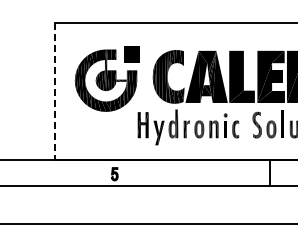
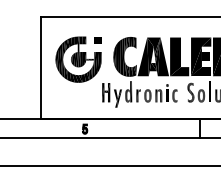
part: (131, 54) -> (97, 40), size x0.62
line: (54, 91) -> (40, 67), dashed -> solid

